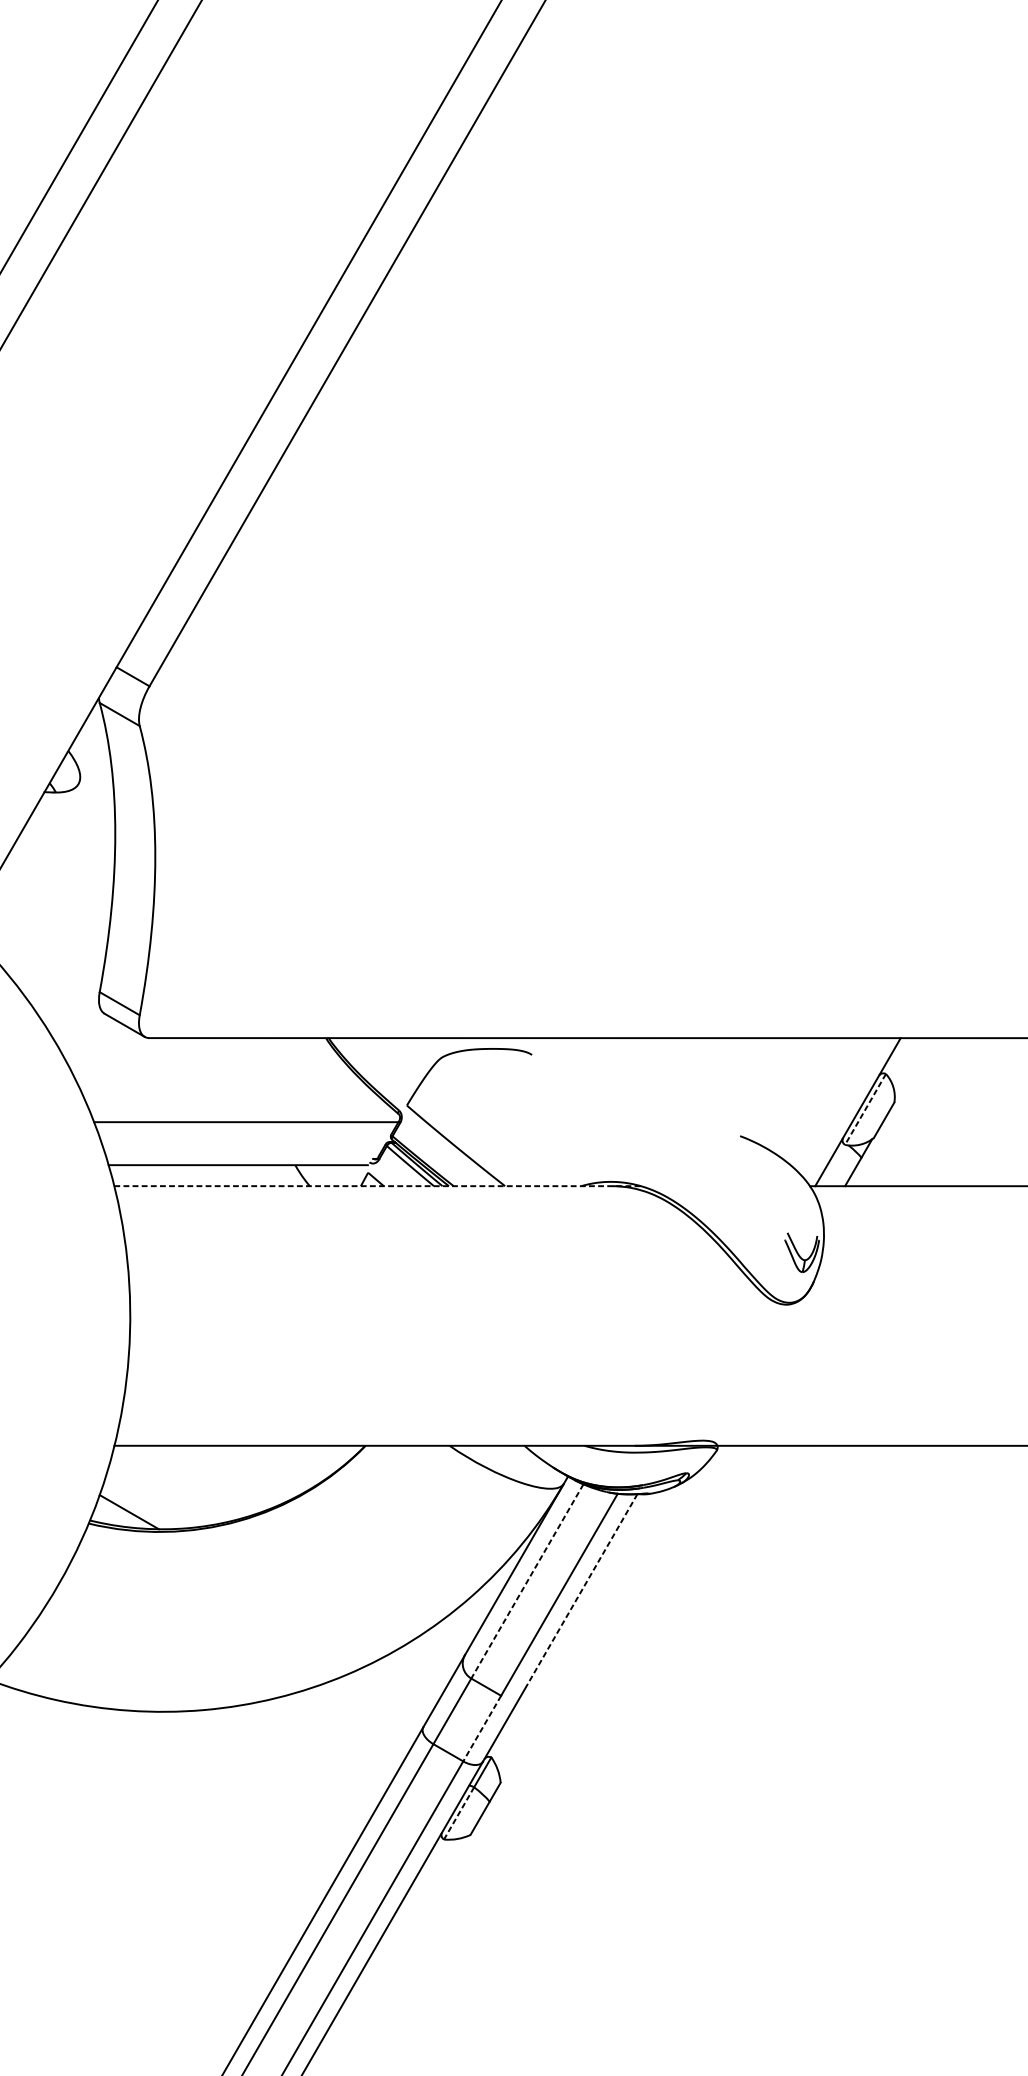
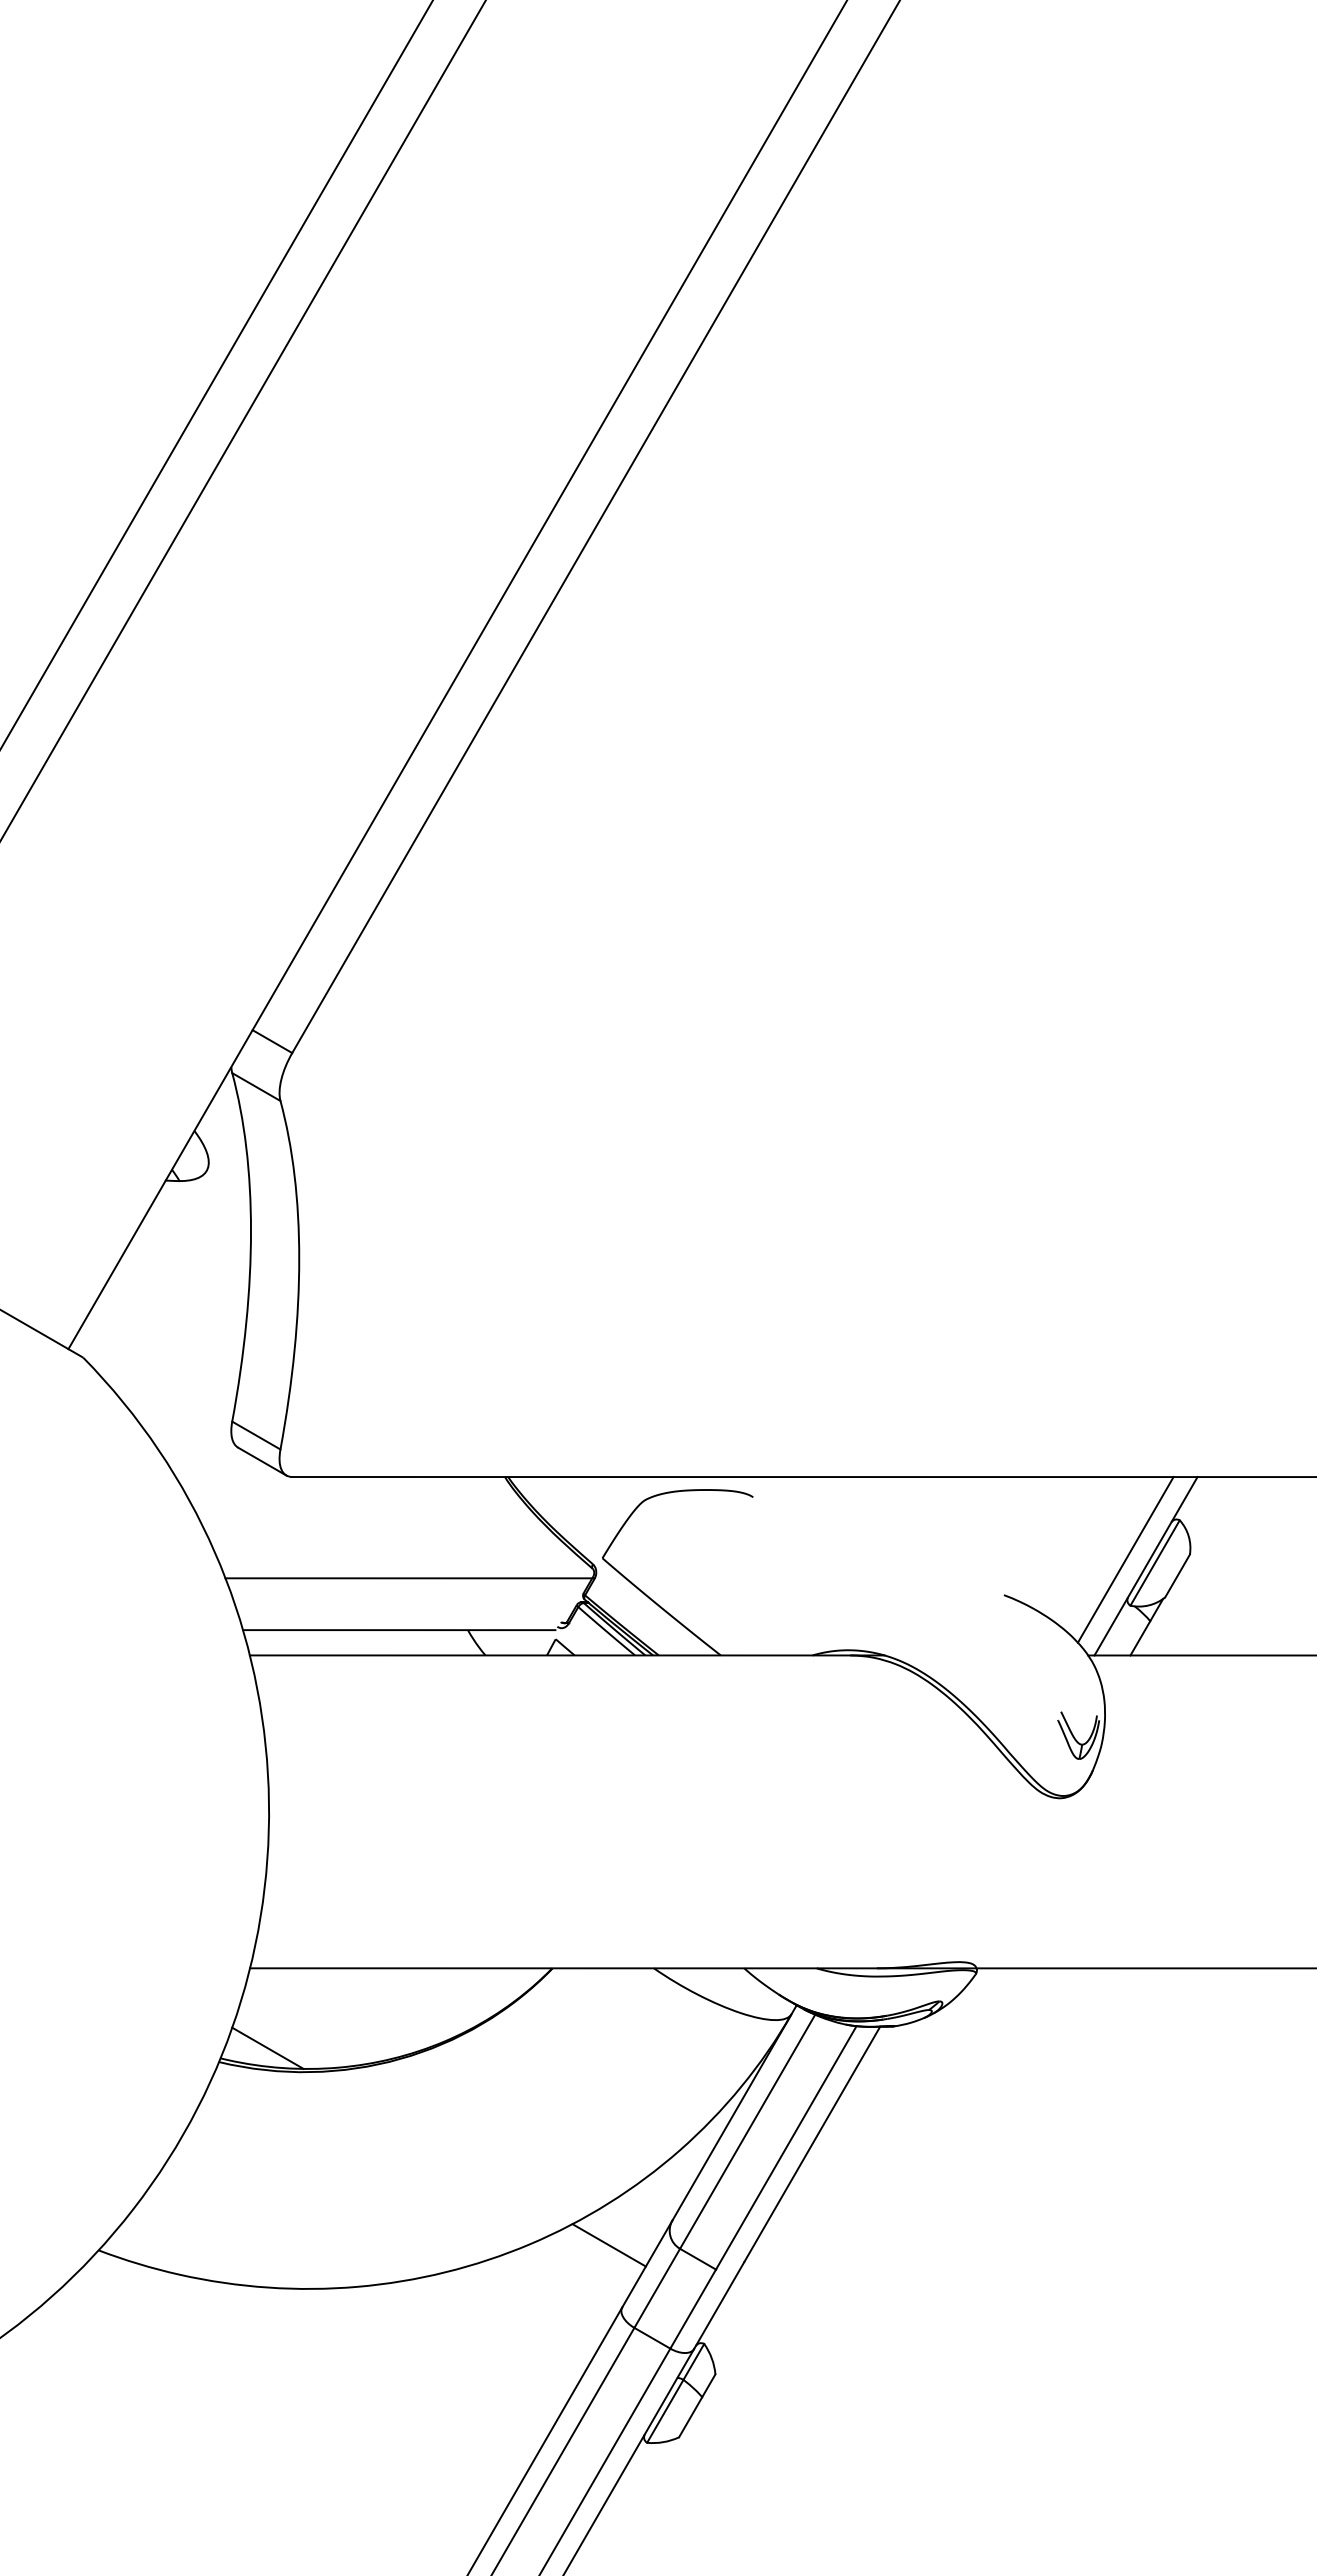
line: (840, 1106) -> (1125, 1559), added
line: (865, 1109) -> (1154, 1563), dashed -> solid
line: (377, 1186) -> (567, 1655), dashed -> solid
line: (527, 1582) -> (747, 2132), dashed -> solid
line: (581, 1591) -> (812, 2144), dashed -> solid
line: (411, 1675) -> (608, 2245), added
line: (482, 1728) -> (693, 2309), dashed -> solid
line: (459, 1813) -> (665, 2411), dashed -> solid

